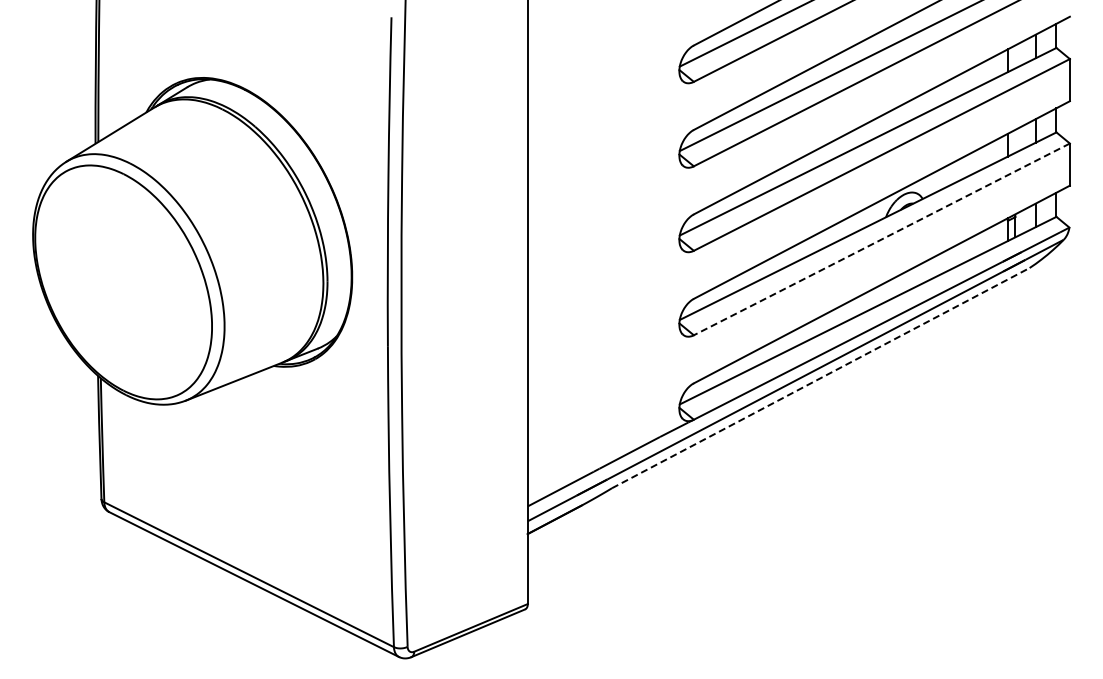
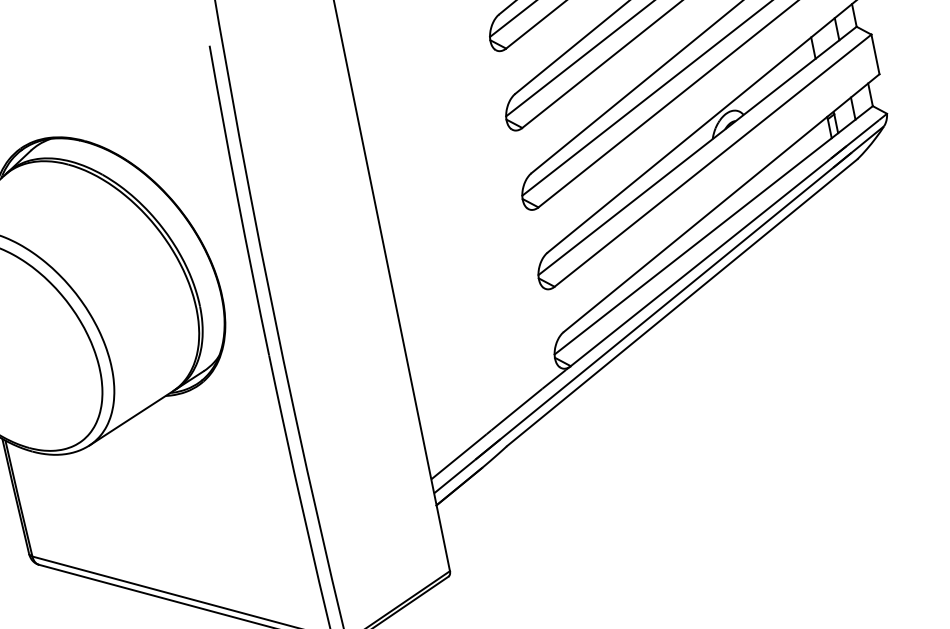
line: (881, 239) -> (712, 160), dashed -> solid
line: (821, 377) -> (682, 302), dashed -> solid

